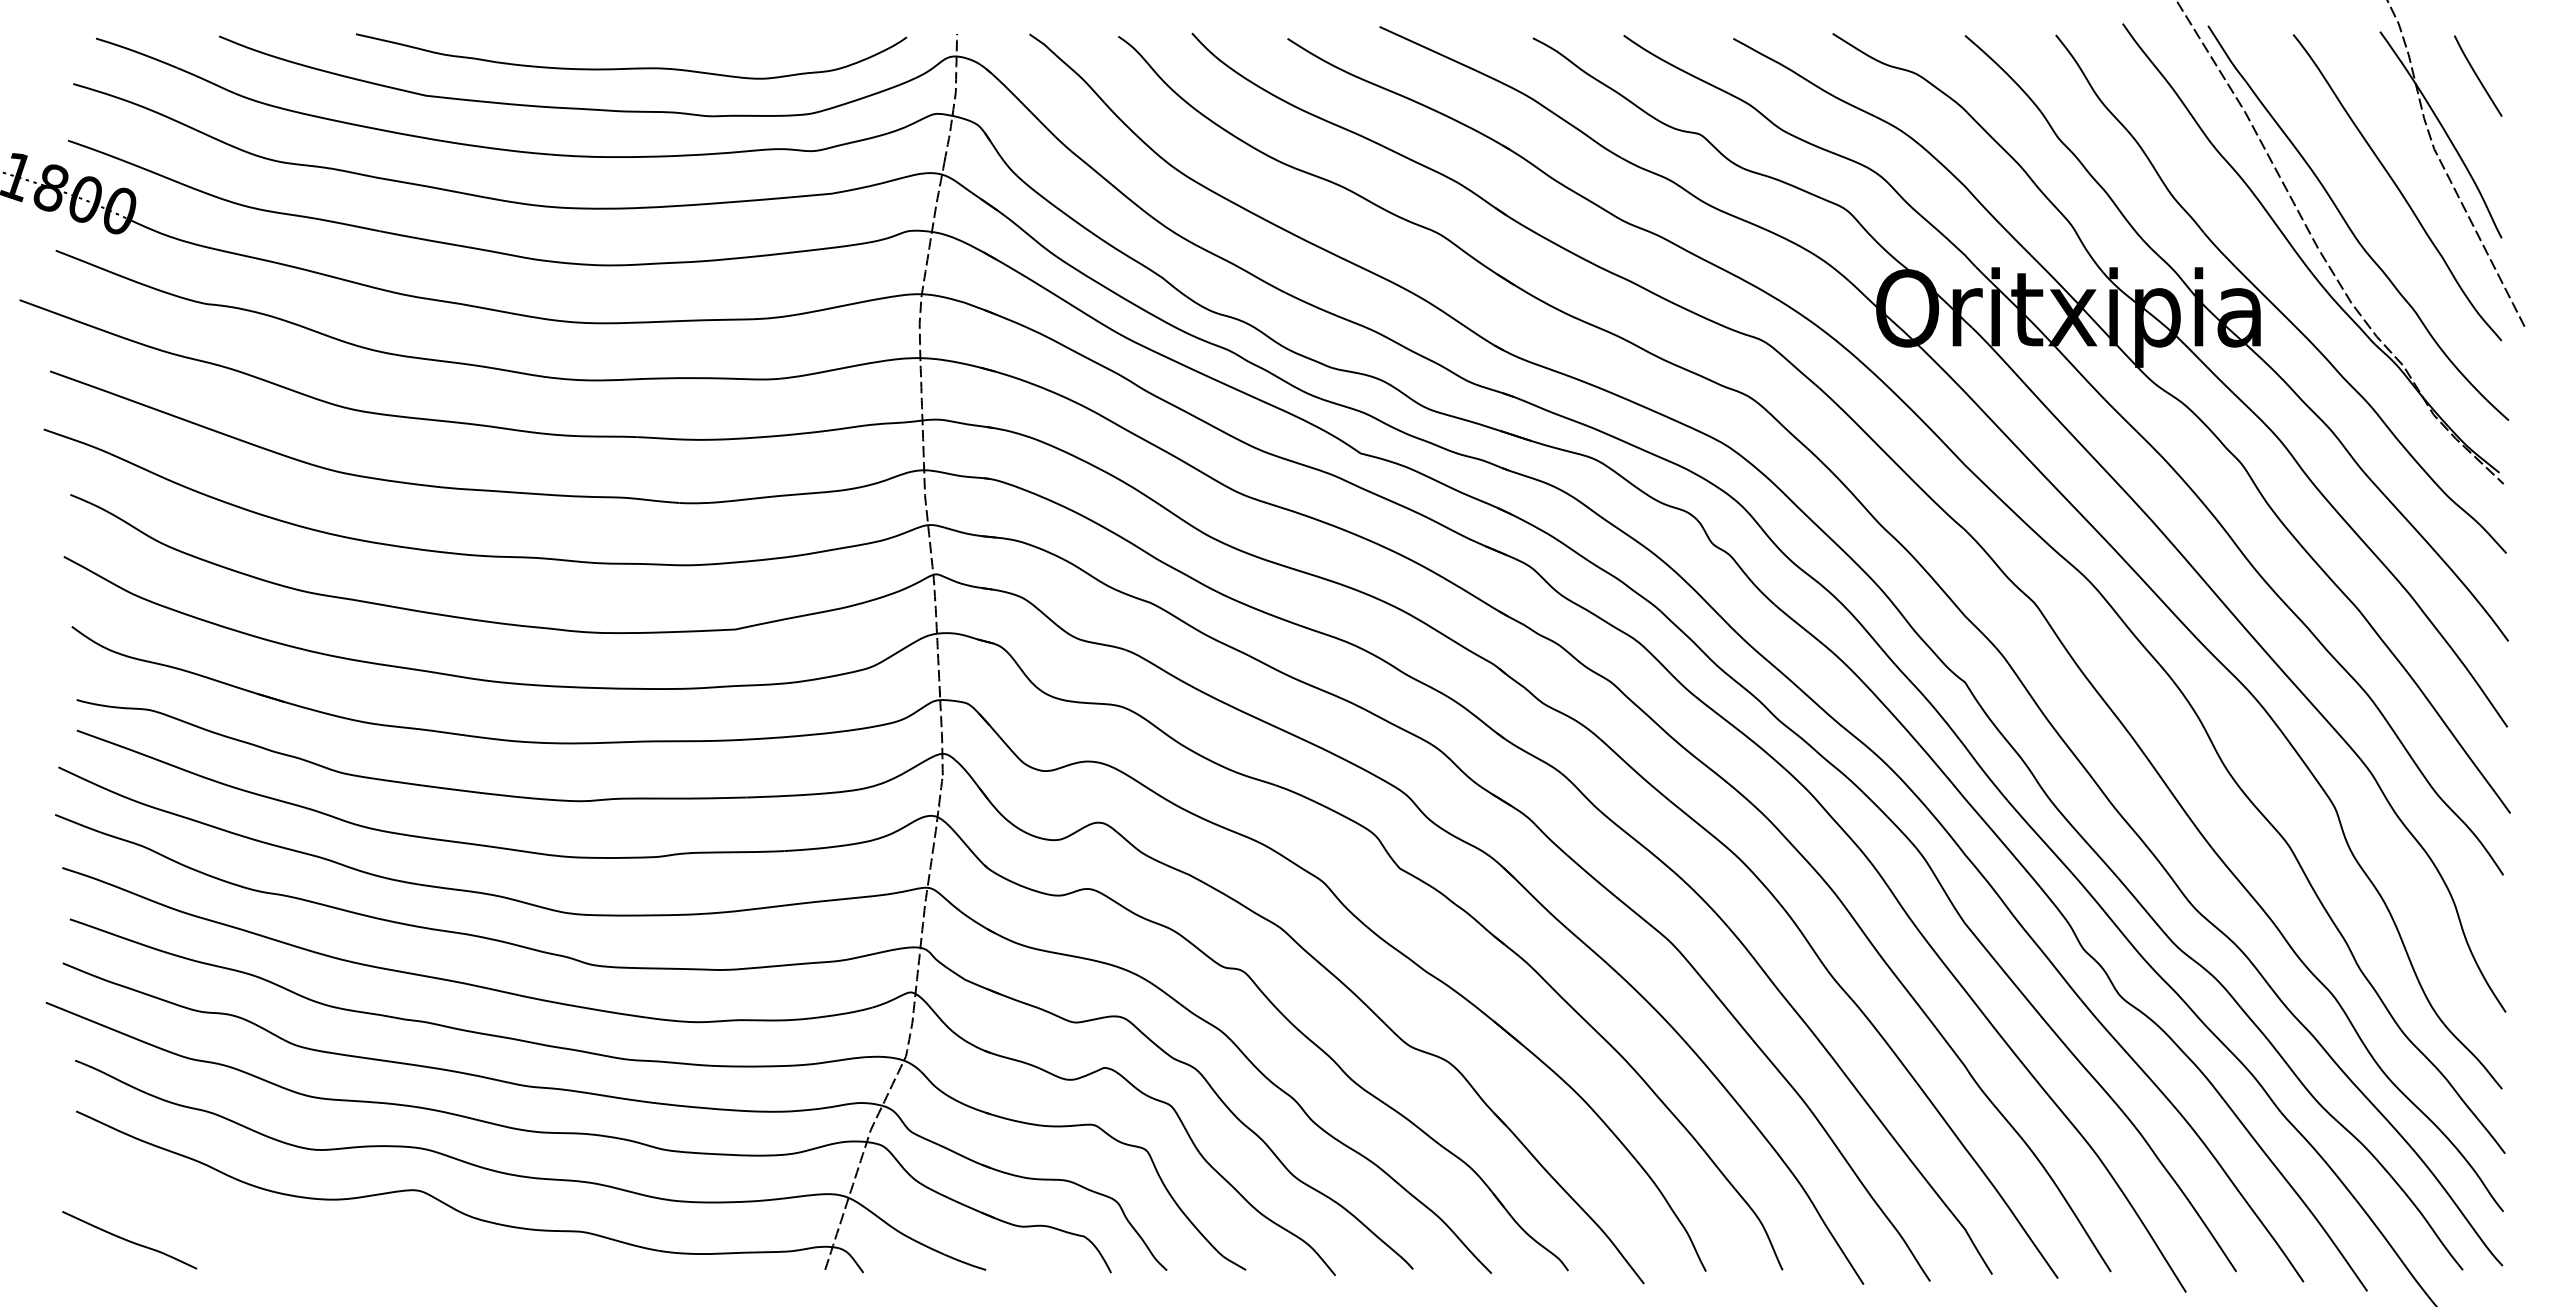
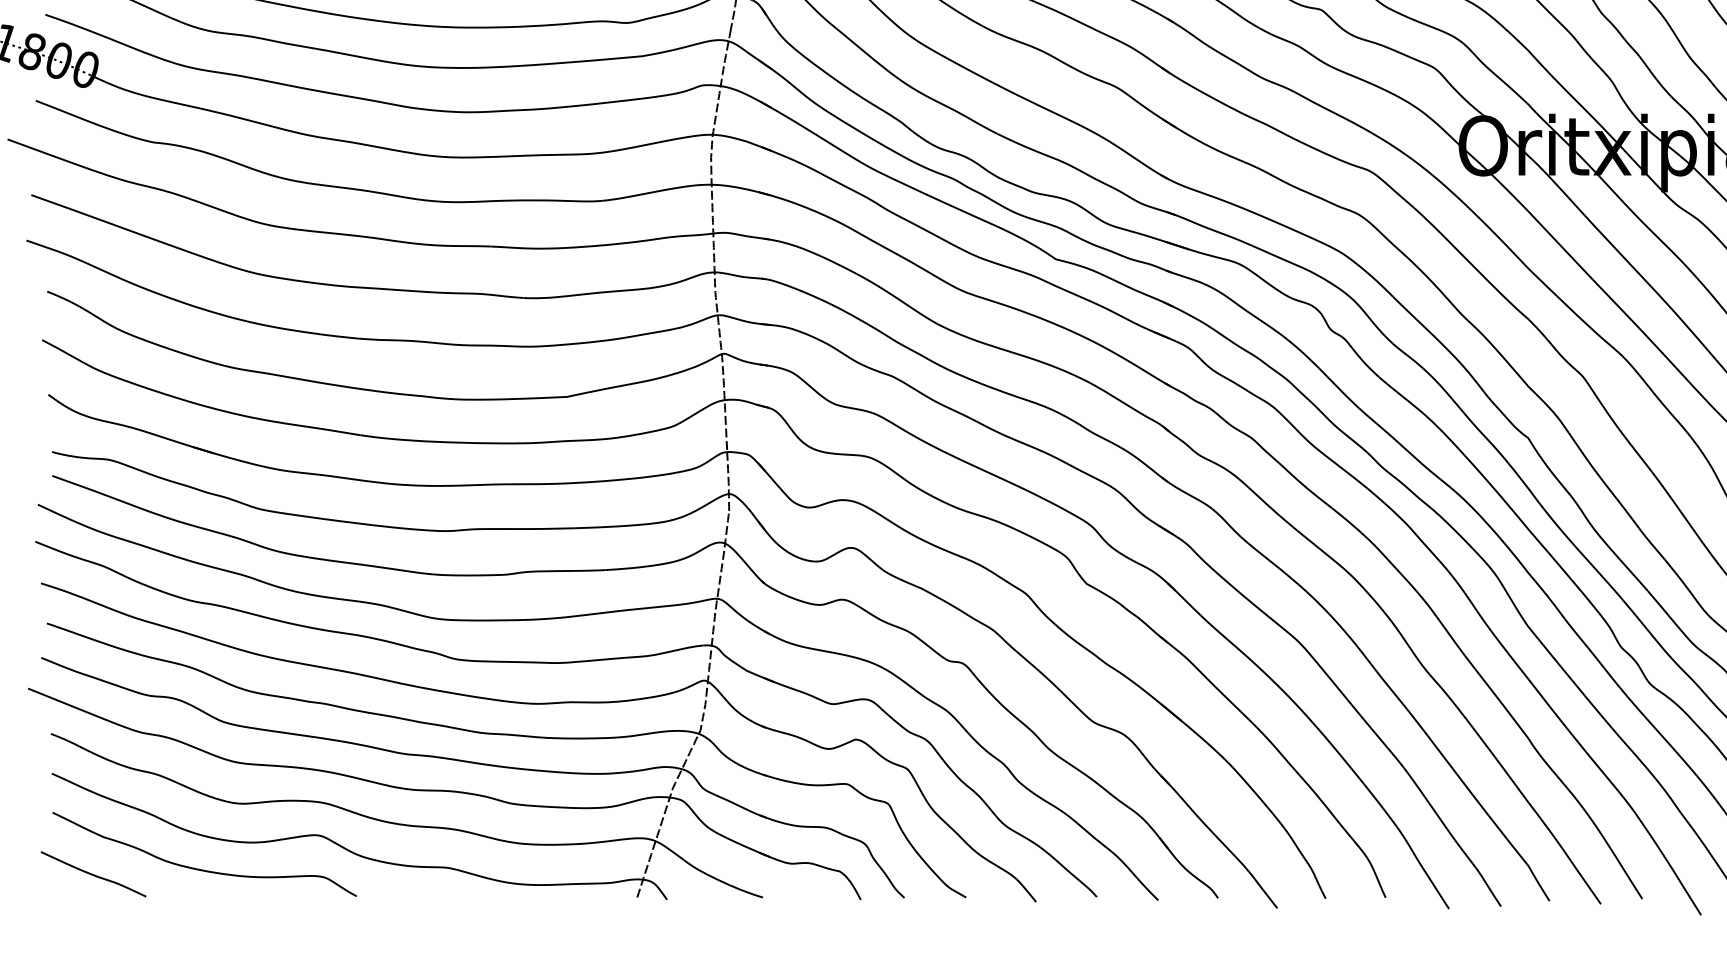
curve: (266, 1233) -> (200, 869), added

